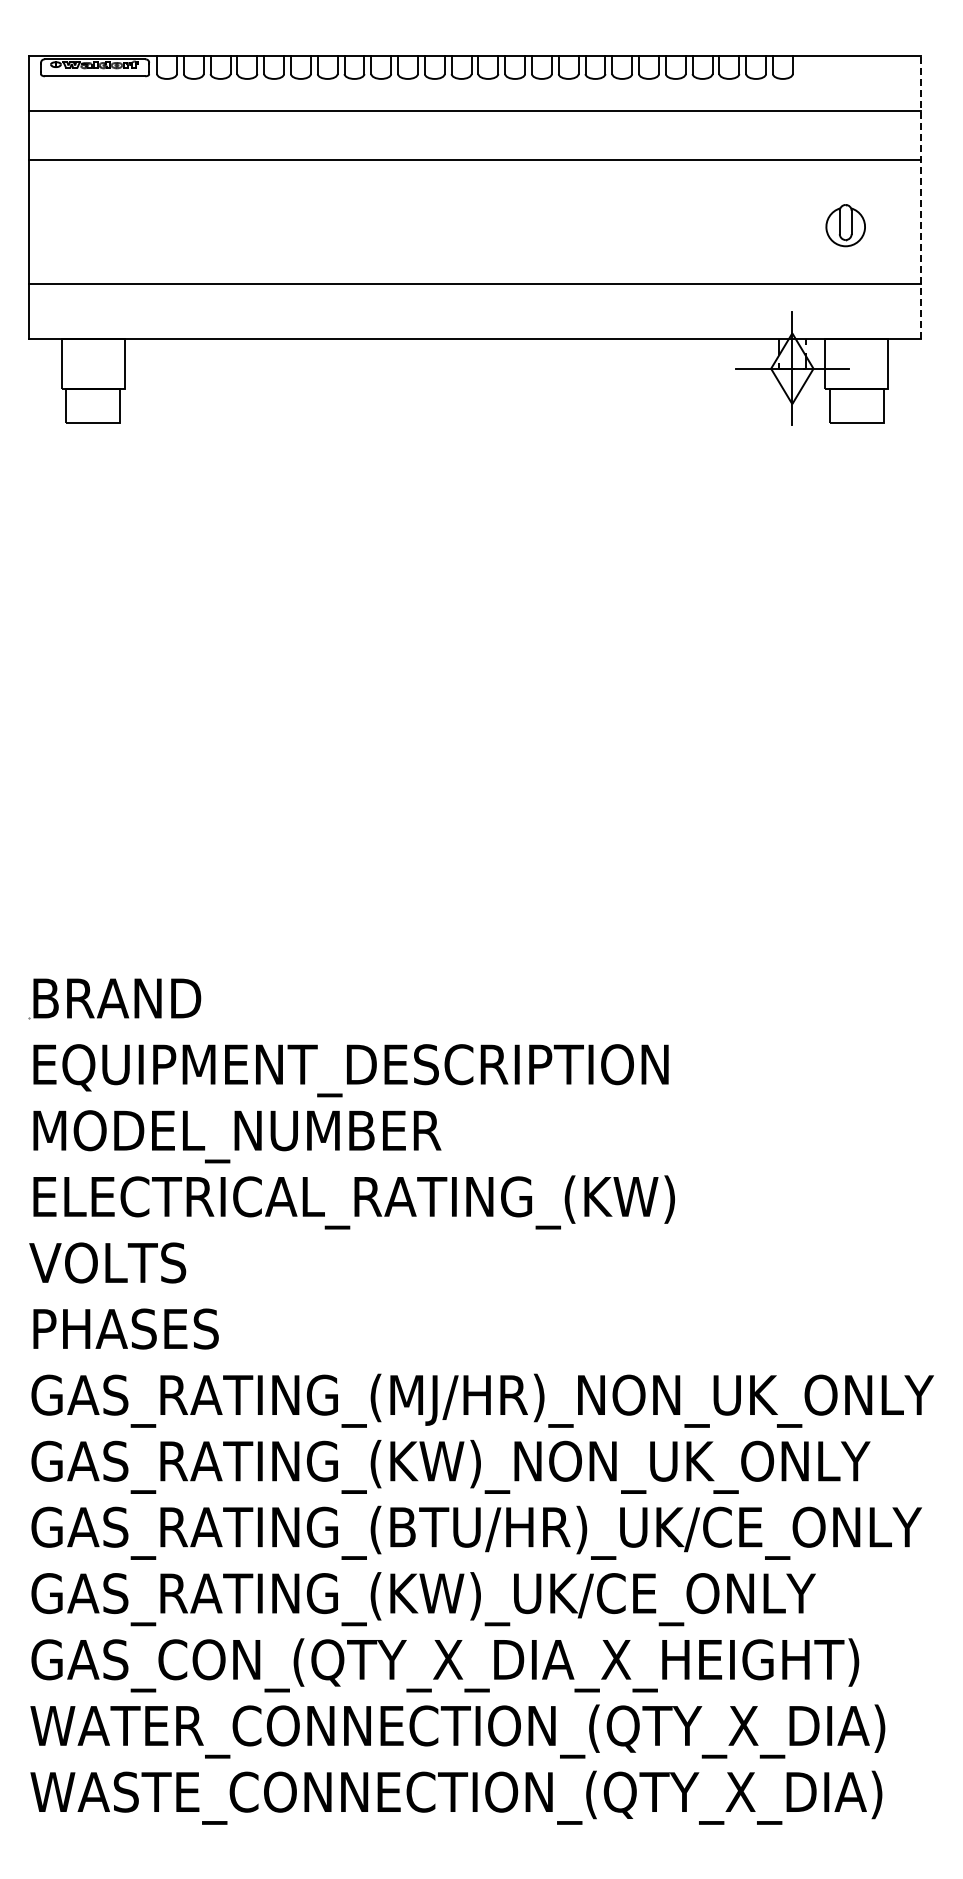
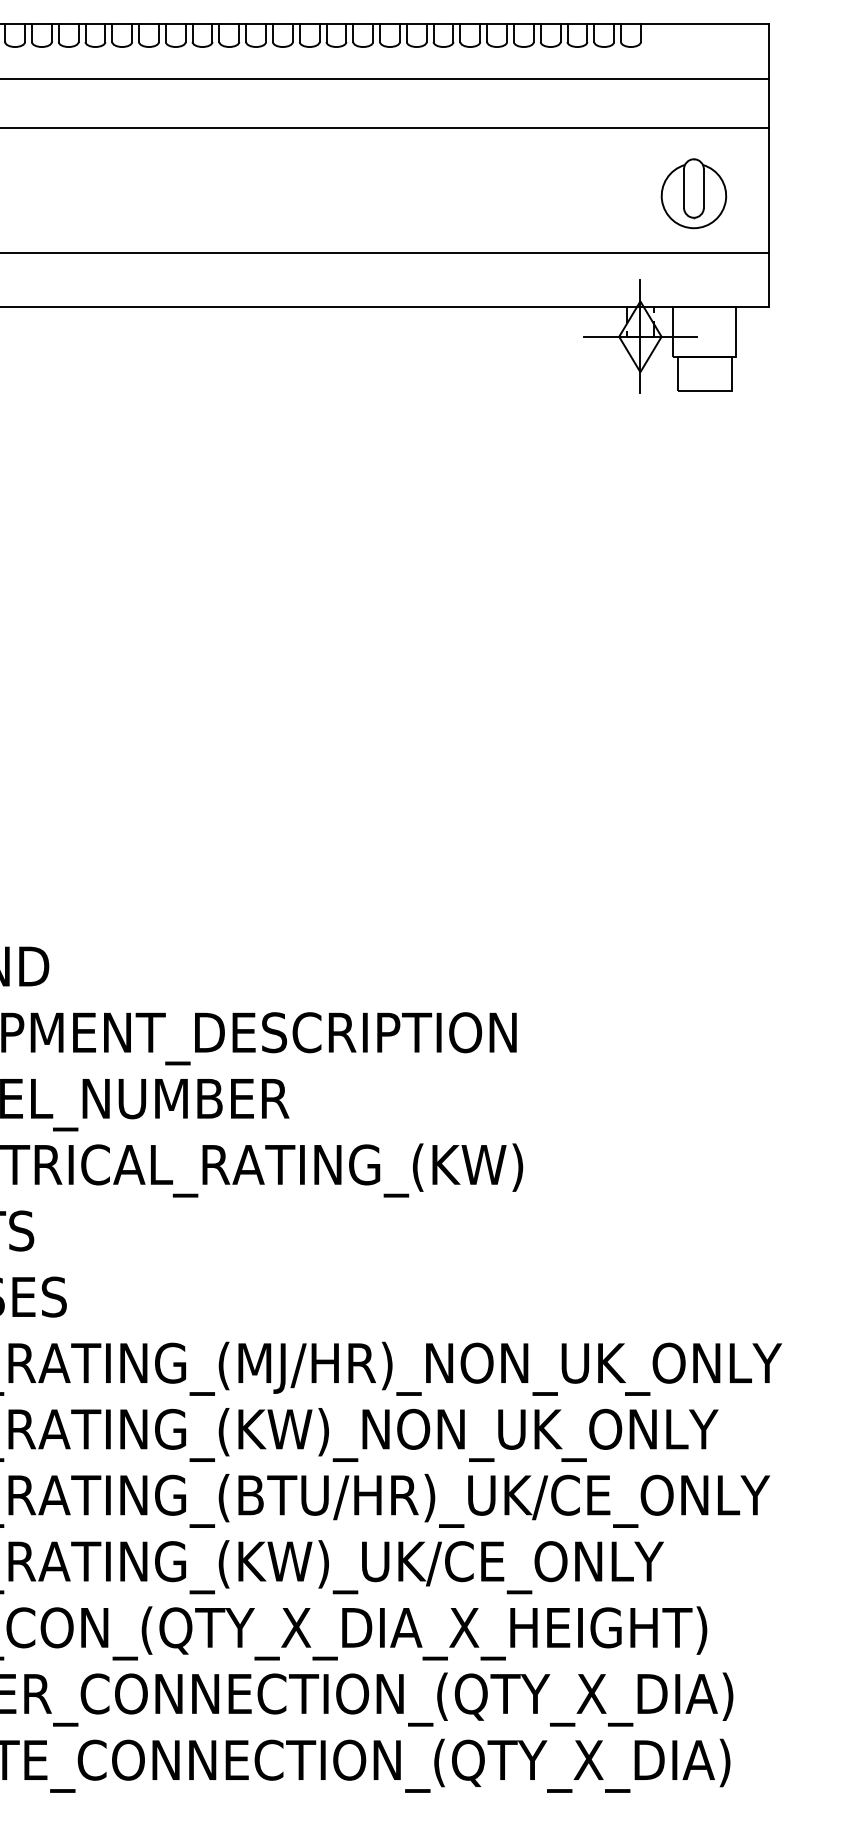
line: (921, 197) -> (769, 165), dashed -> solid
part: (845, 225) -> (693, 193), size x1.67

